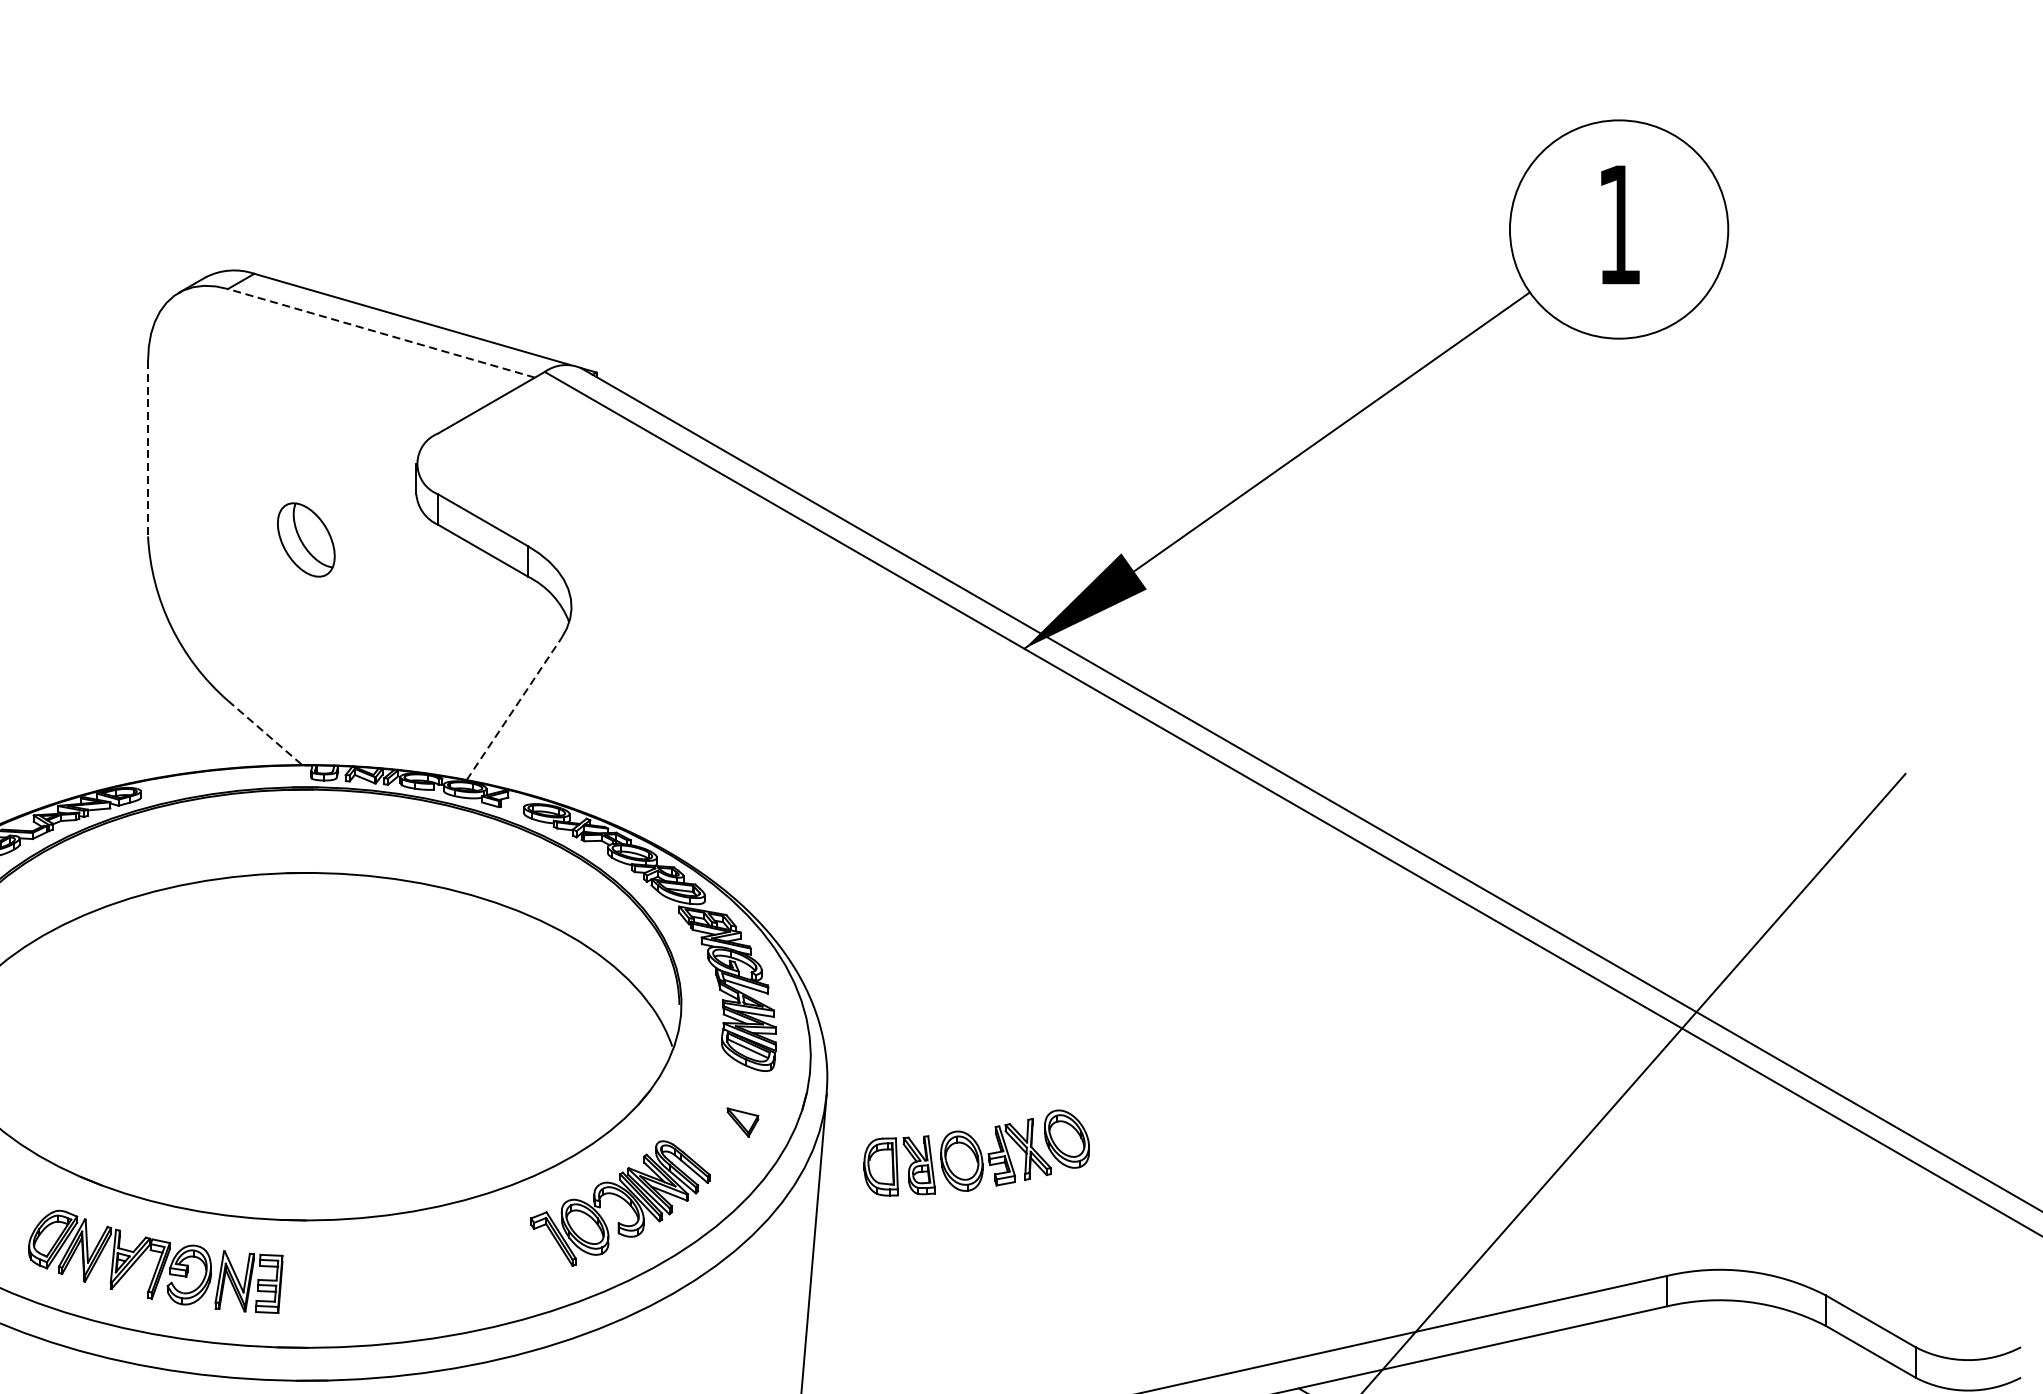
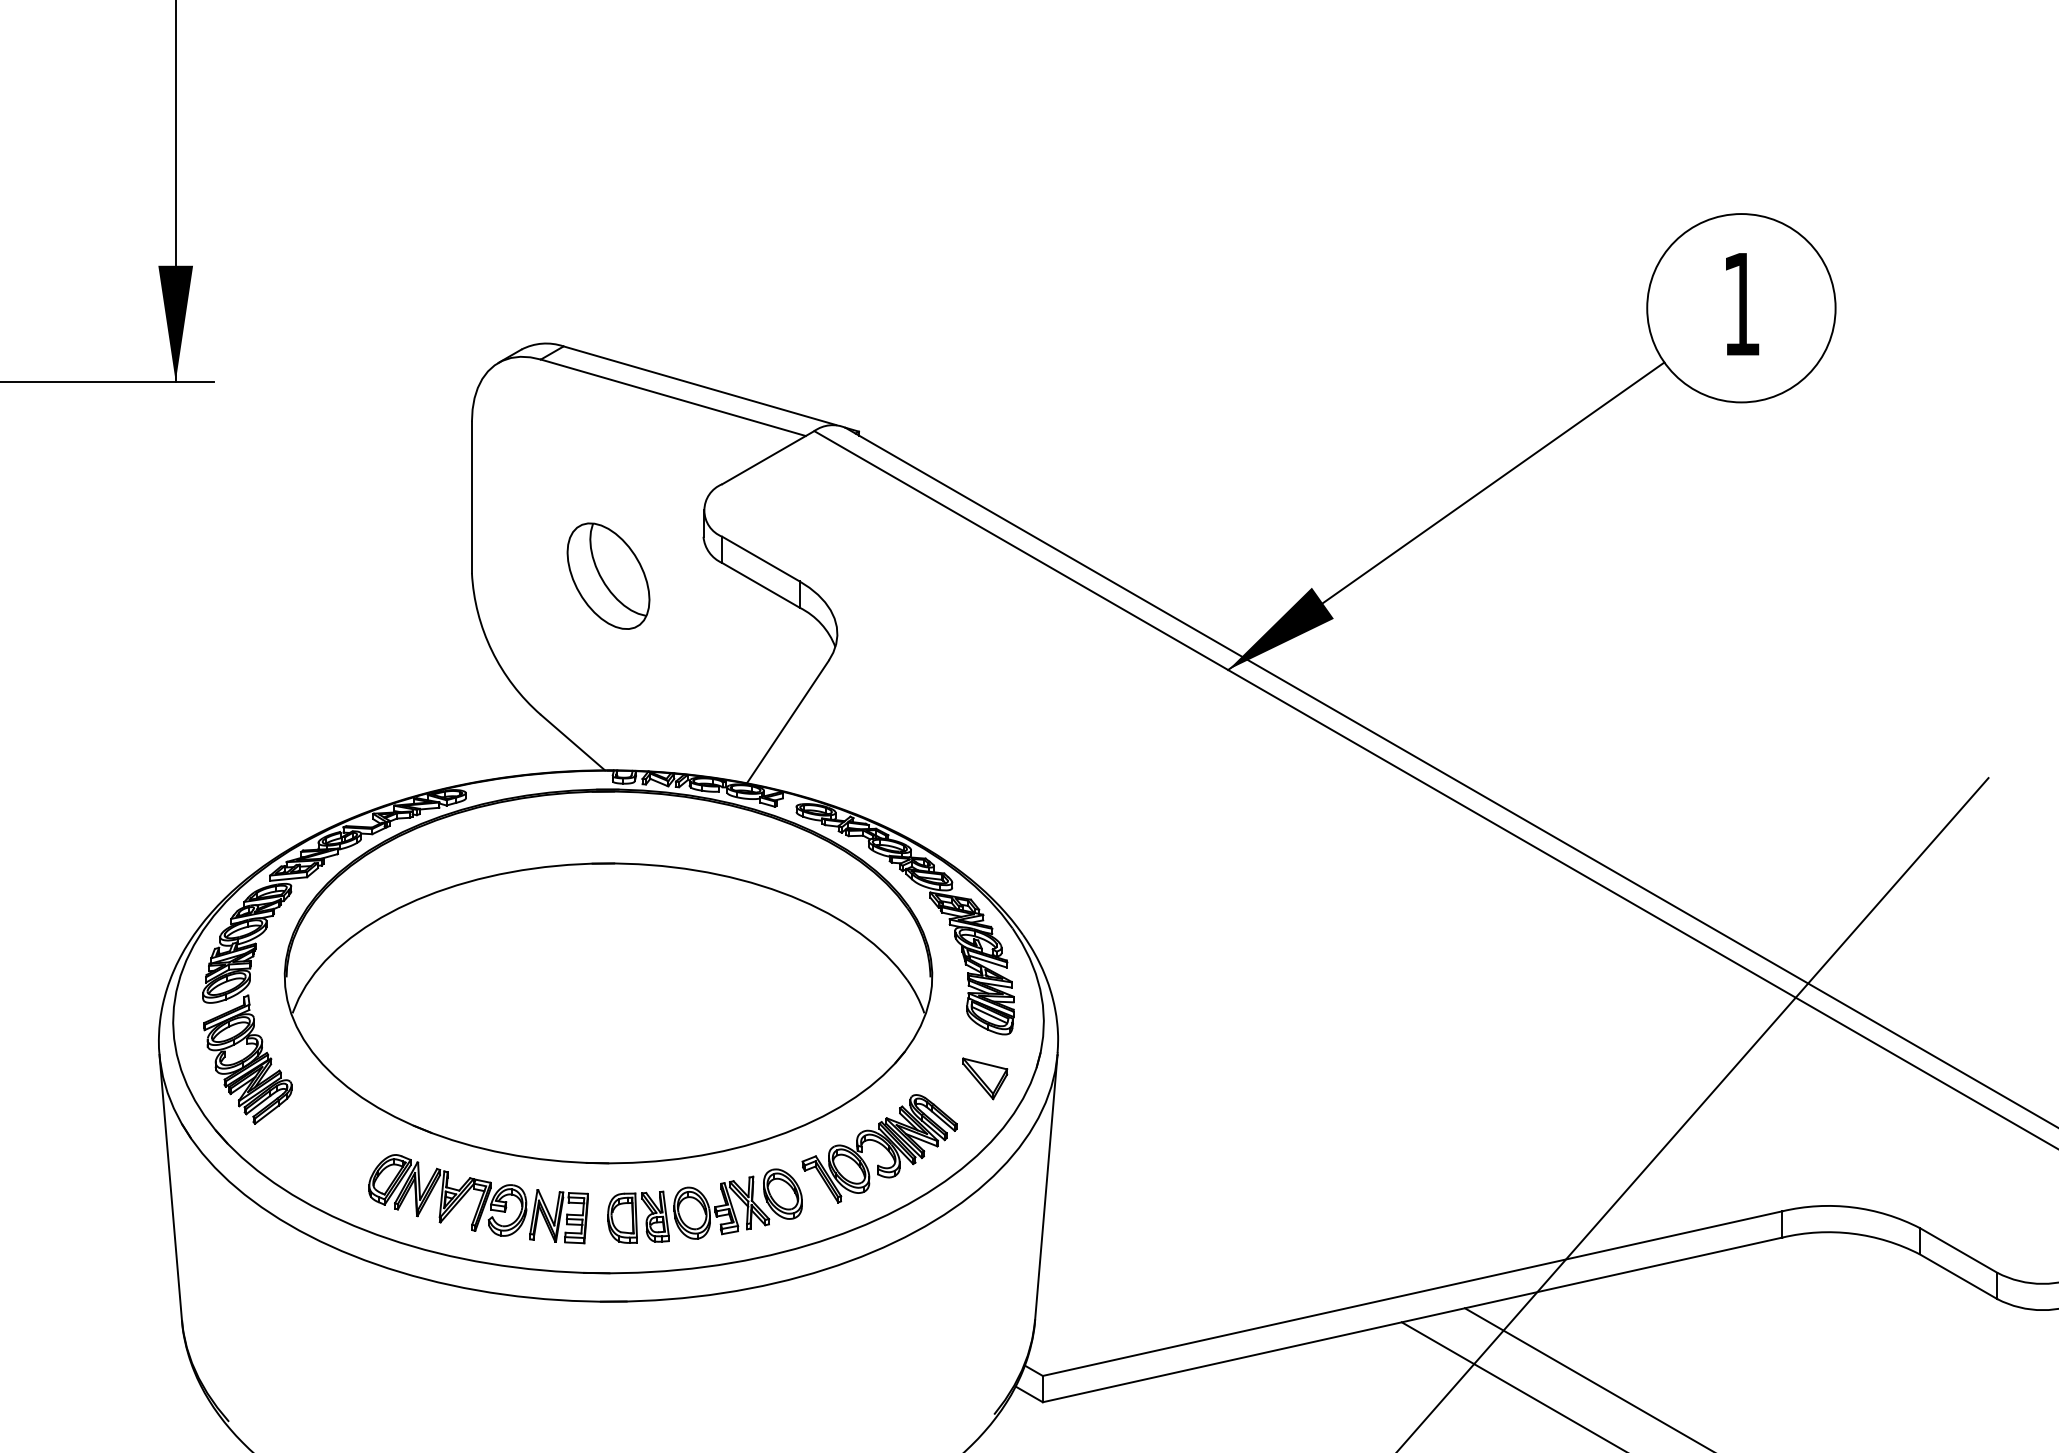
line: (381, 332) -> (673, 397), dashed -> solid
line: (147, 448) -> (471, 497), dashed -> solid
part: (306, 539) -> (608, 575), size x1.67
line: (513, 709) -> (787, 722), dashed -> solid
line: (265, 732) -> (573, 742), dashed -> solid
part: (743, 1122) -> (985, 1078), size x1.67
part: (976, 1152) -> (704, 1205), moved

